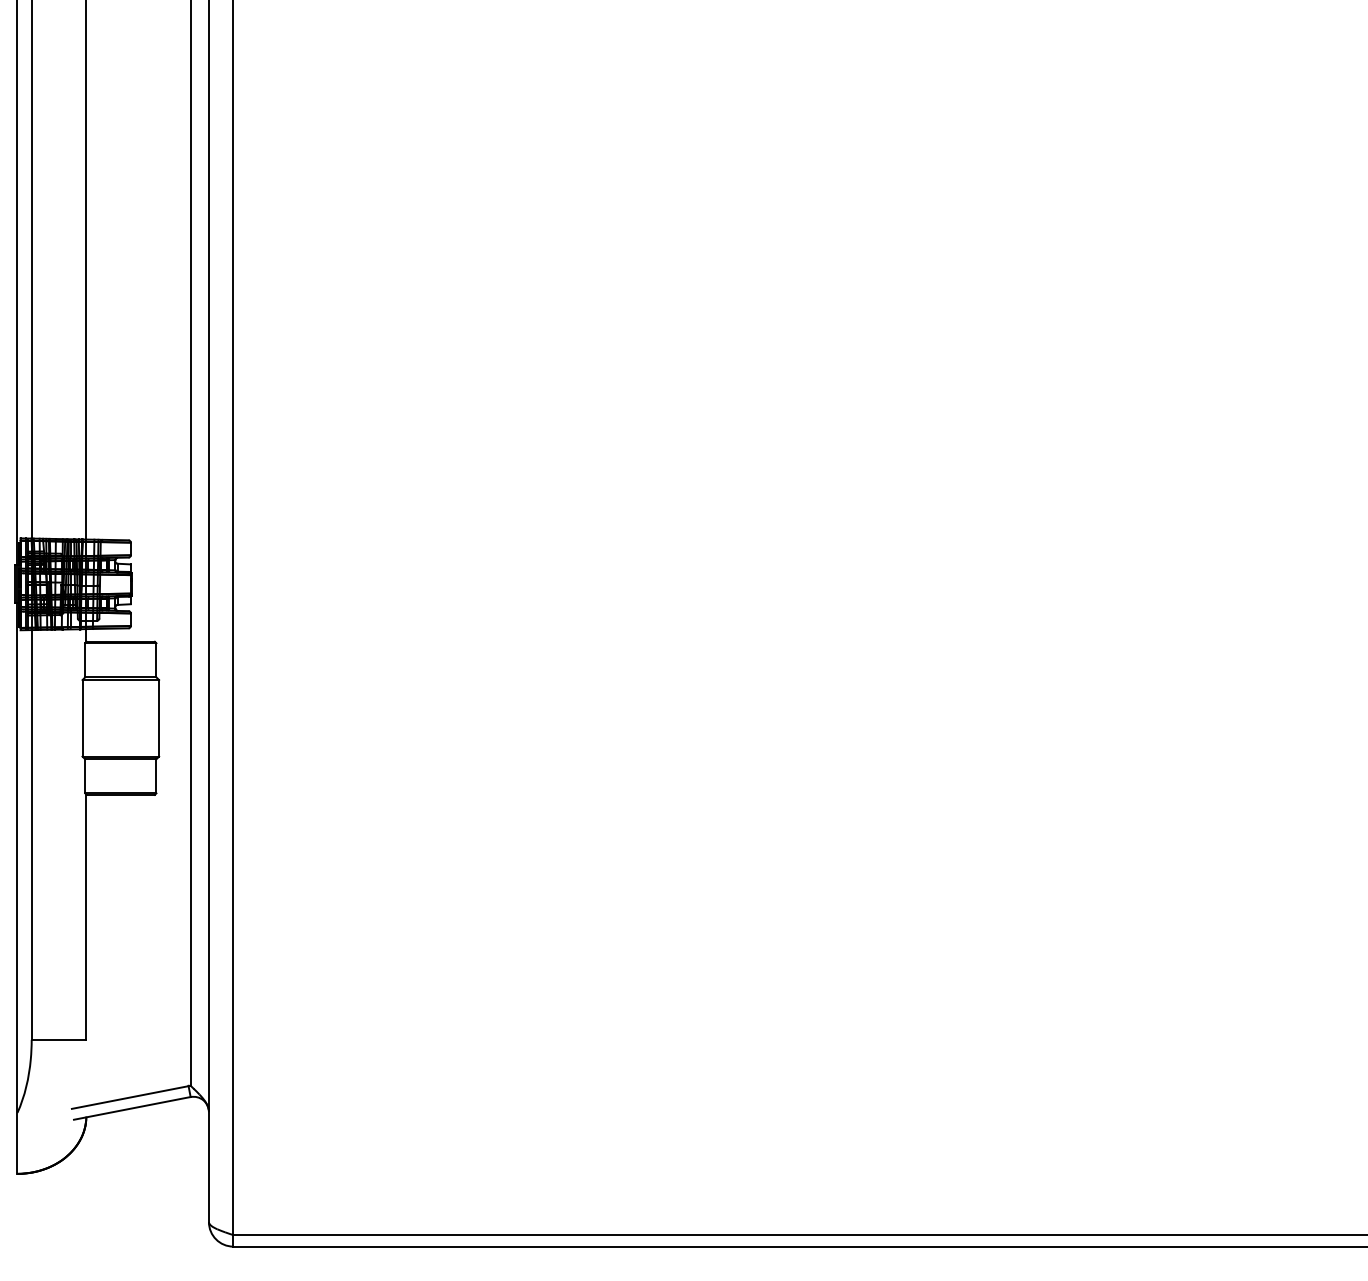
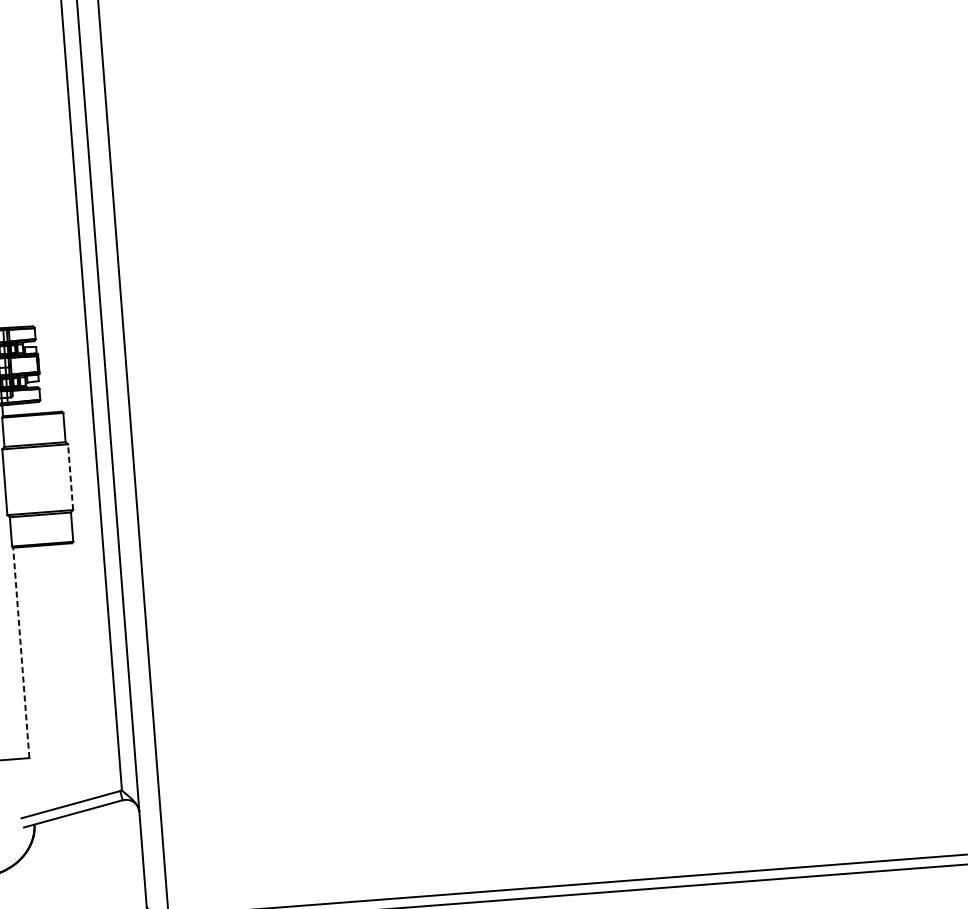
line: (159, 717) -> (70, 476), solid -> dashed
line: (86, 917) -> (21, 653), solid -> dashed

